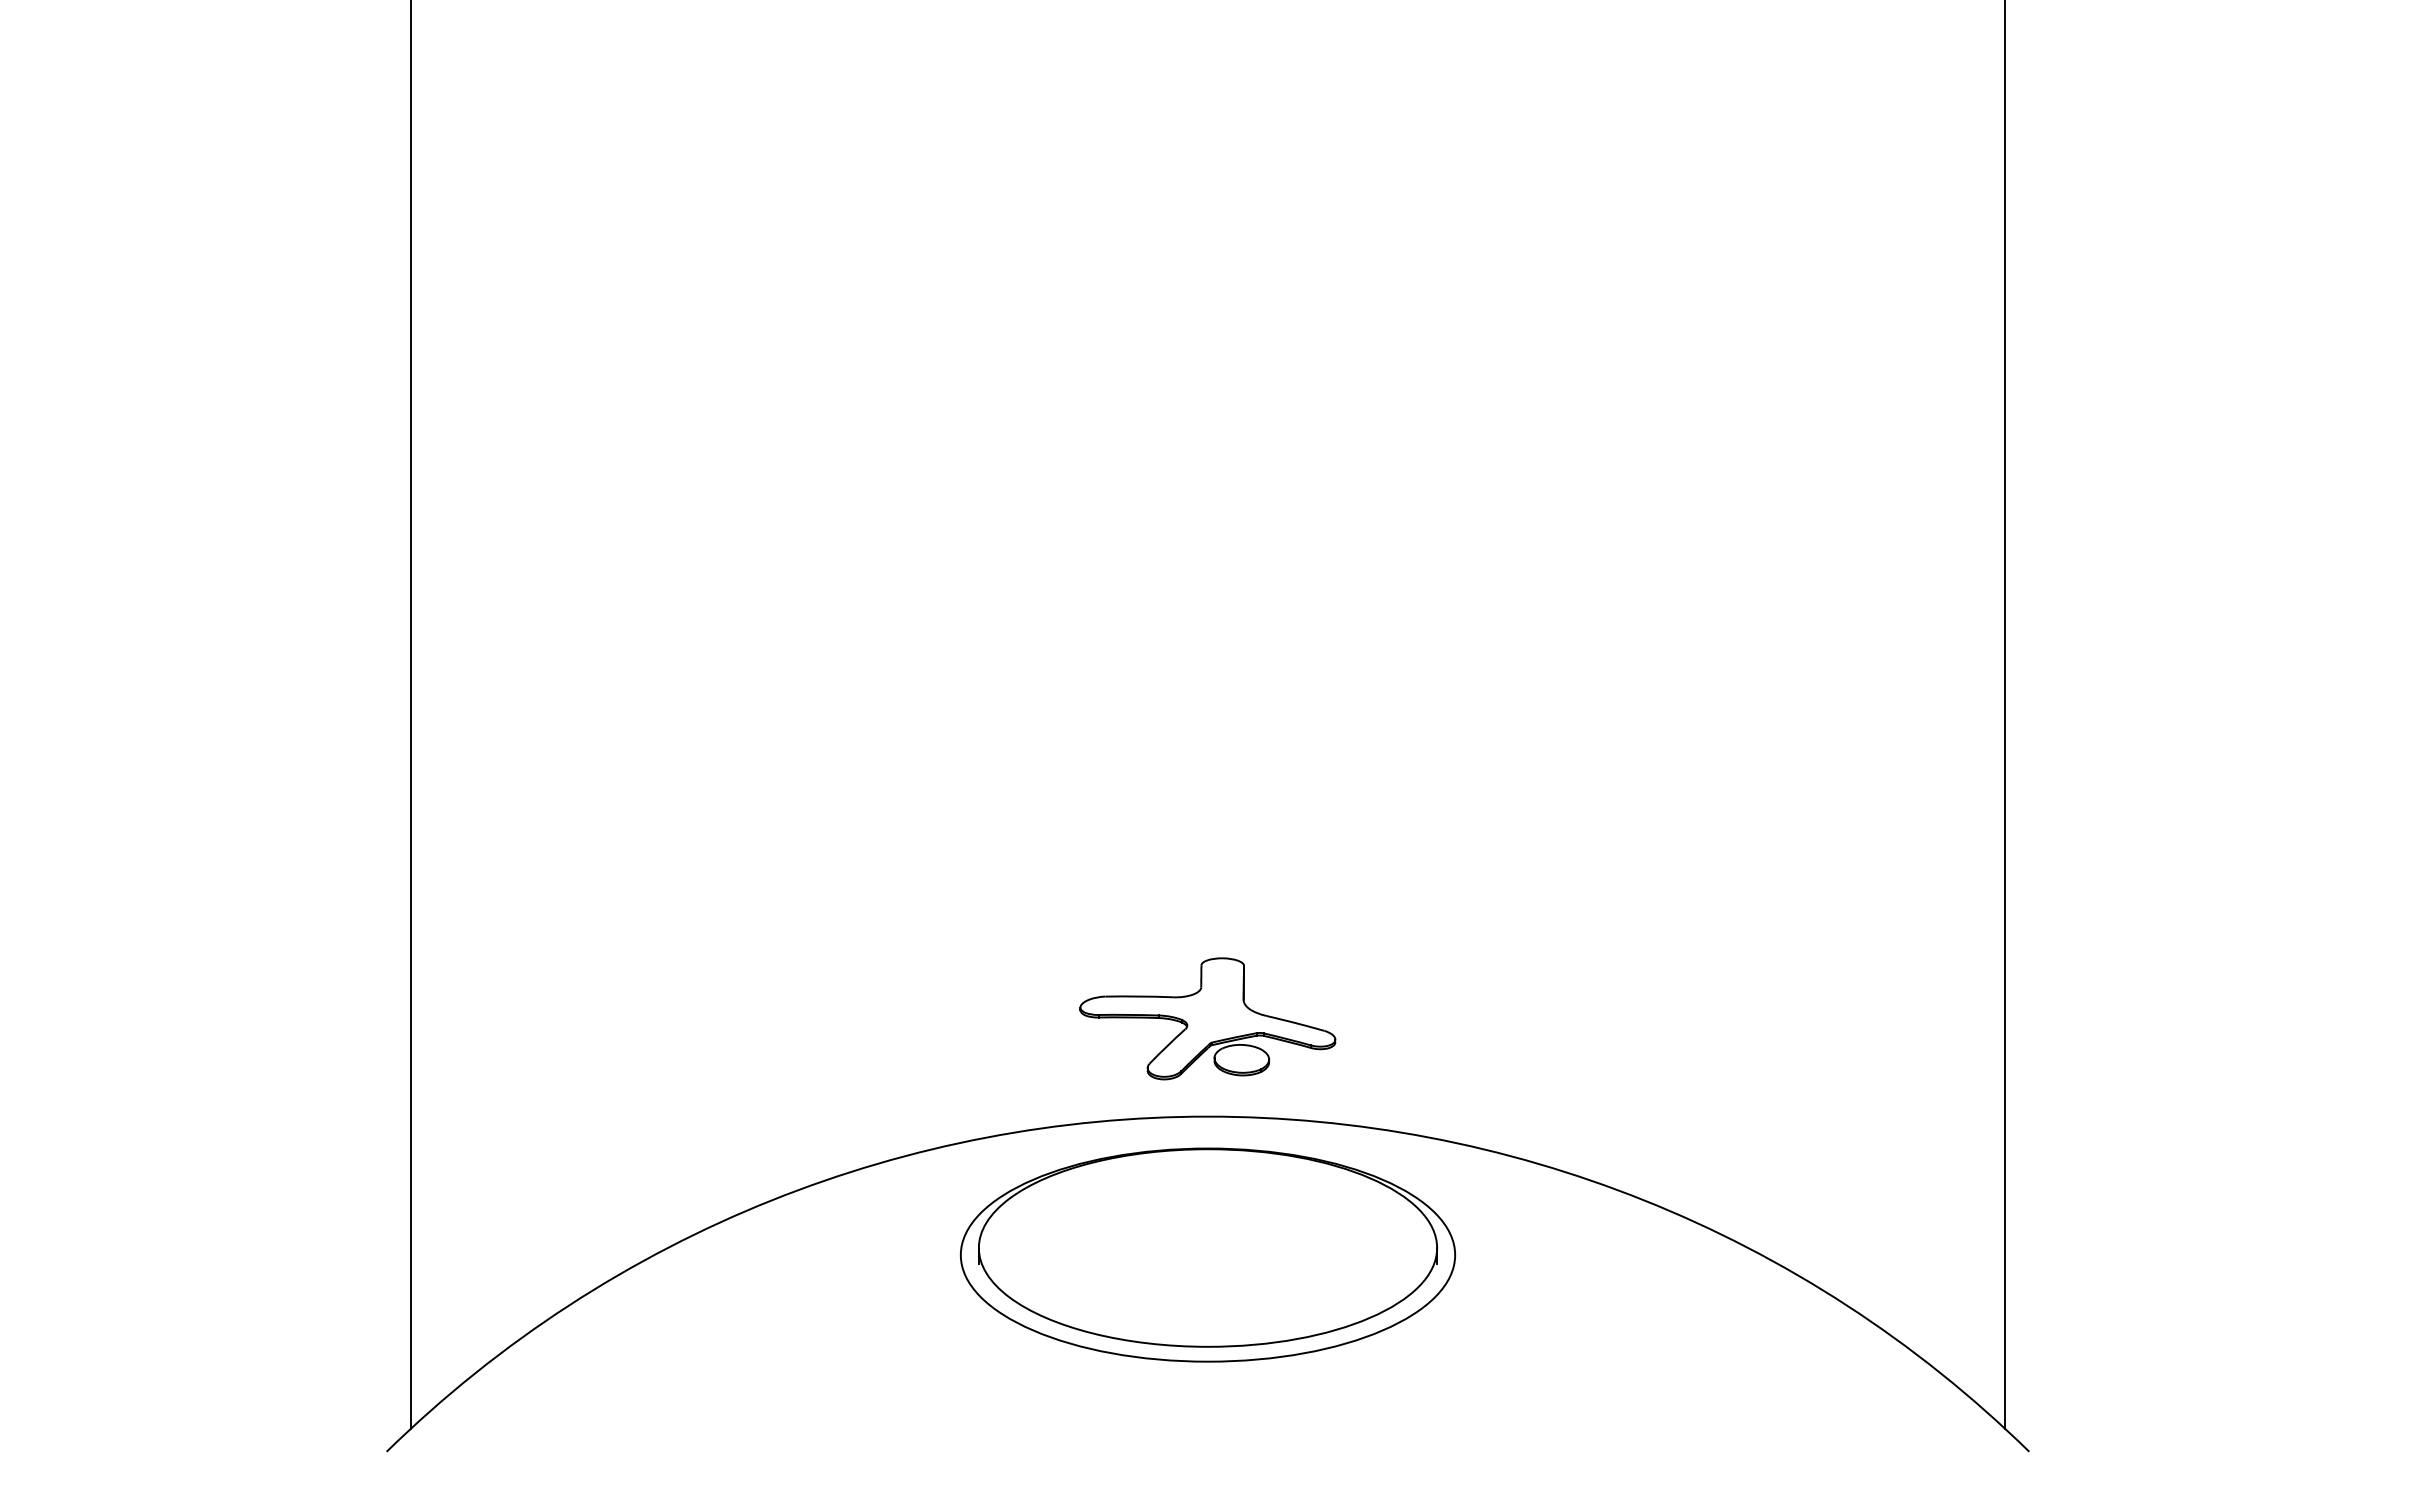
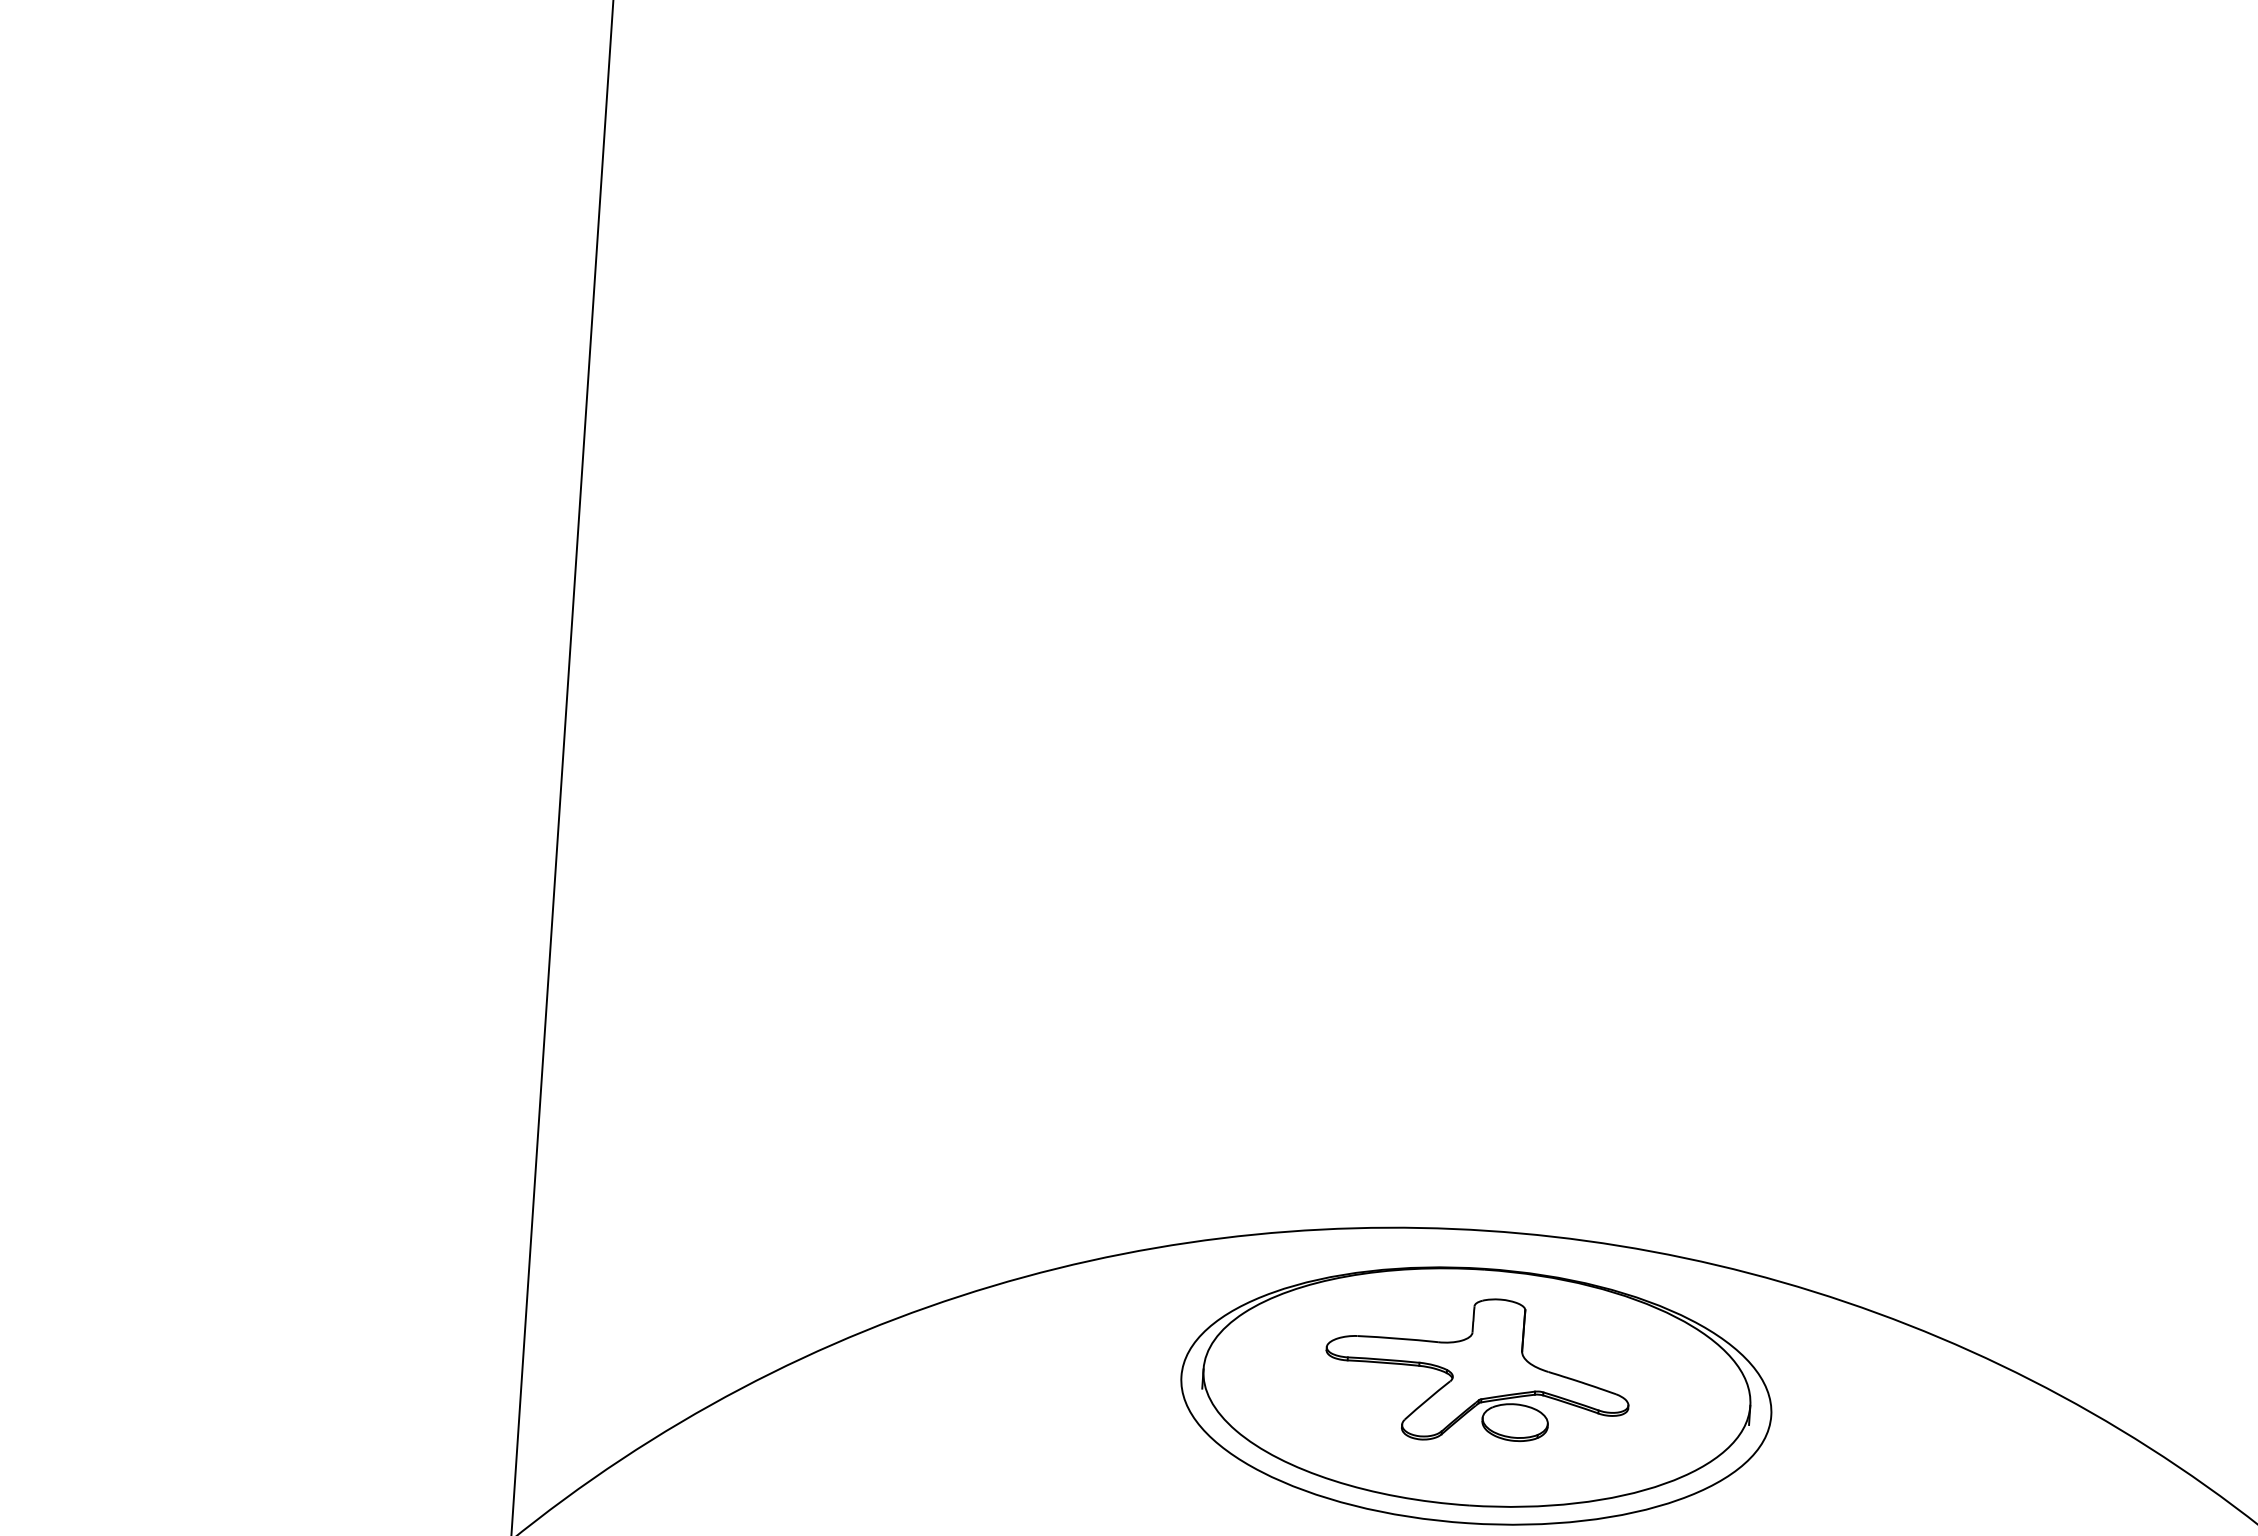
part: (1207, 1018) -> (1477, 1370), moved

